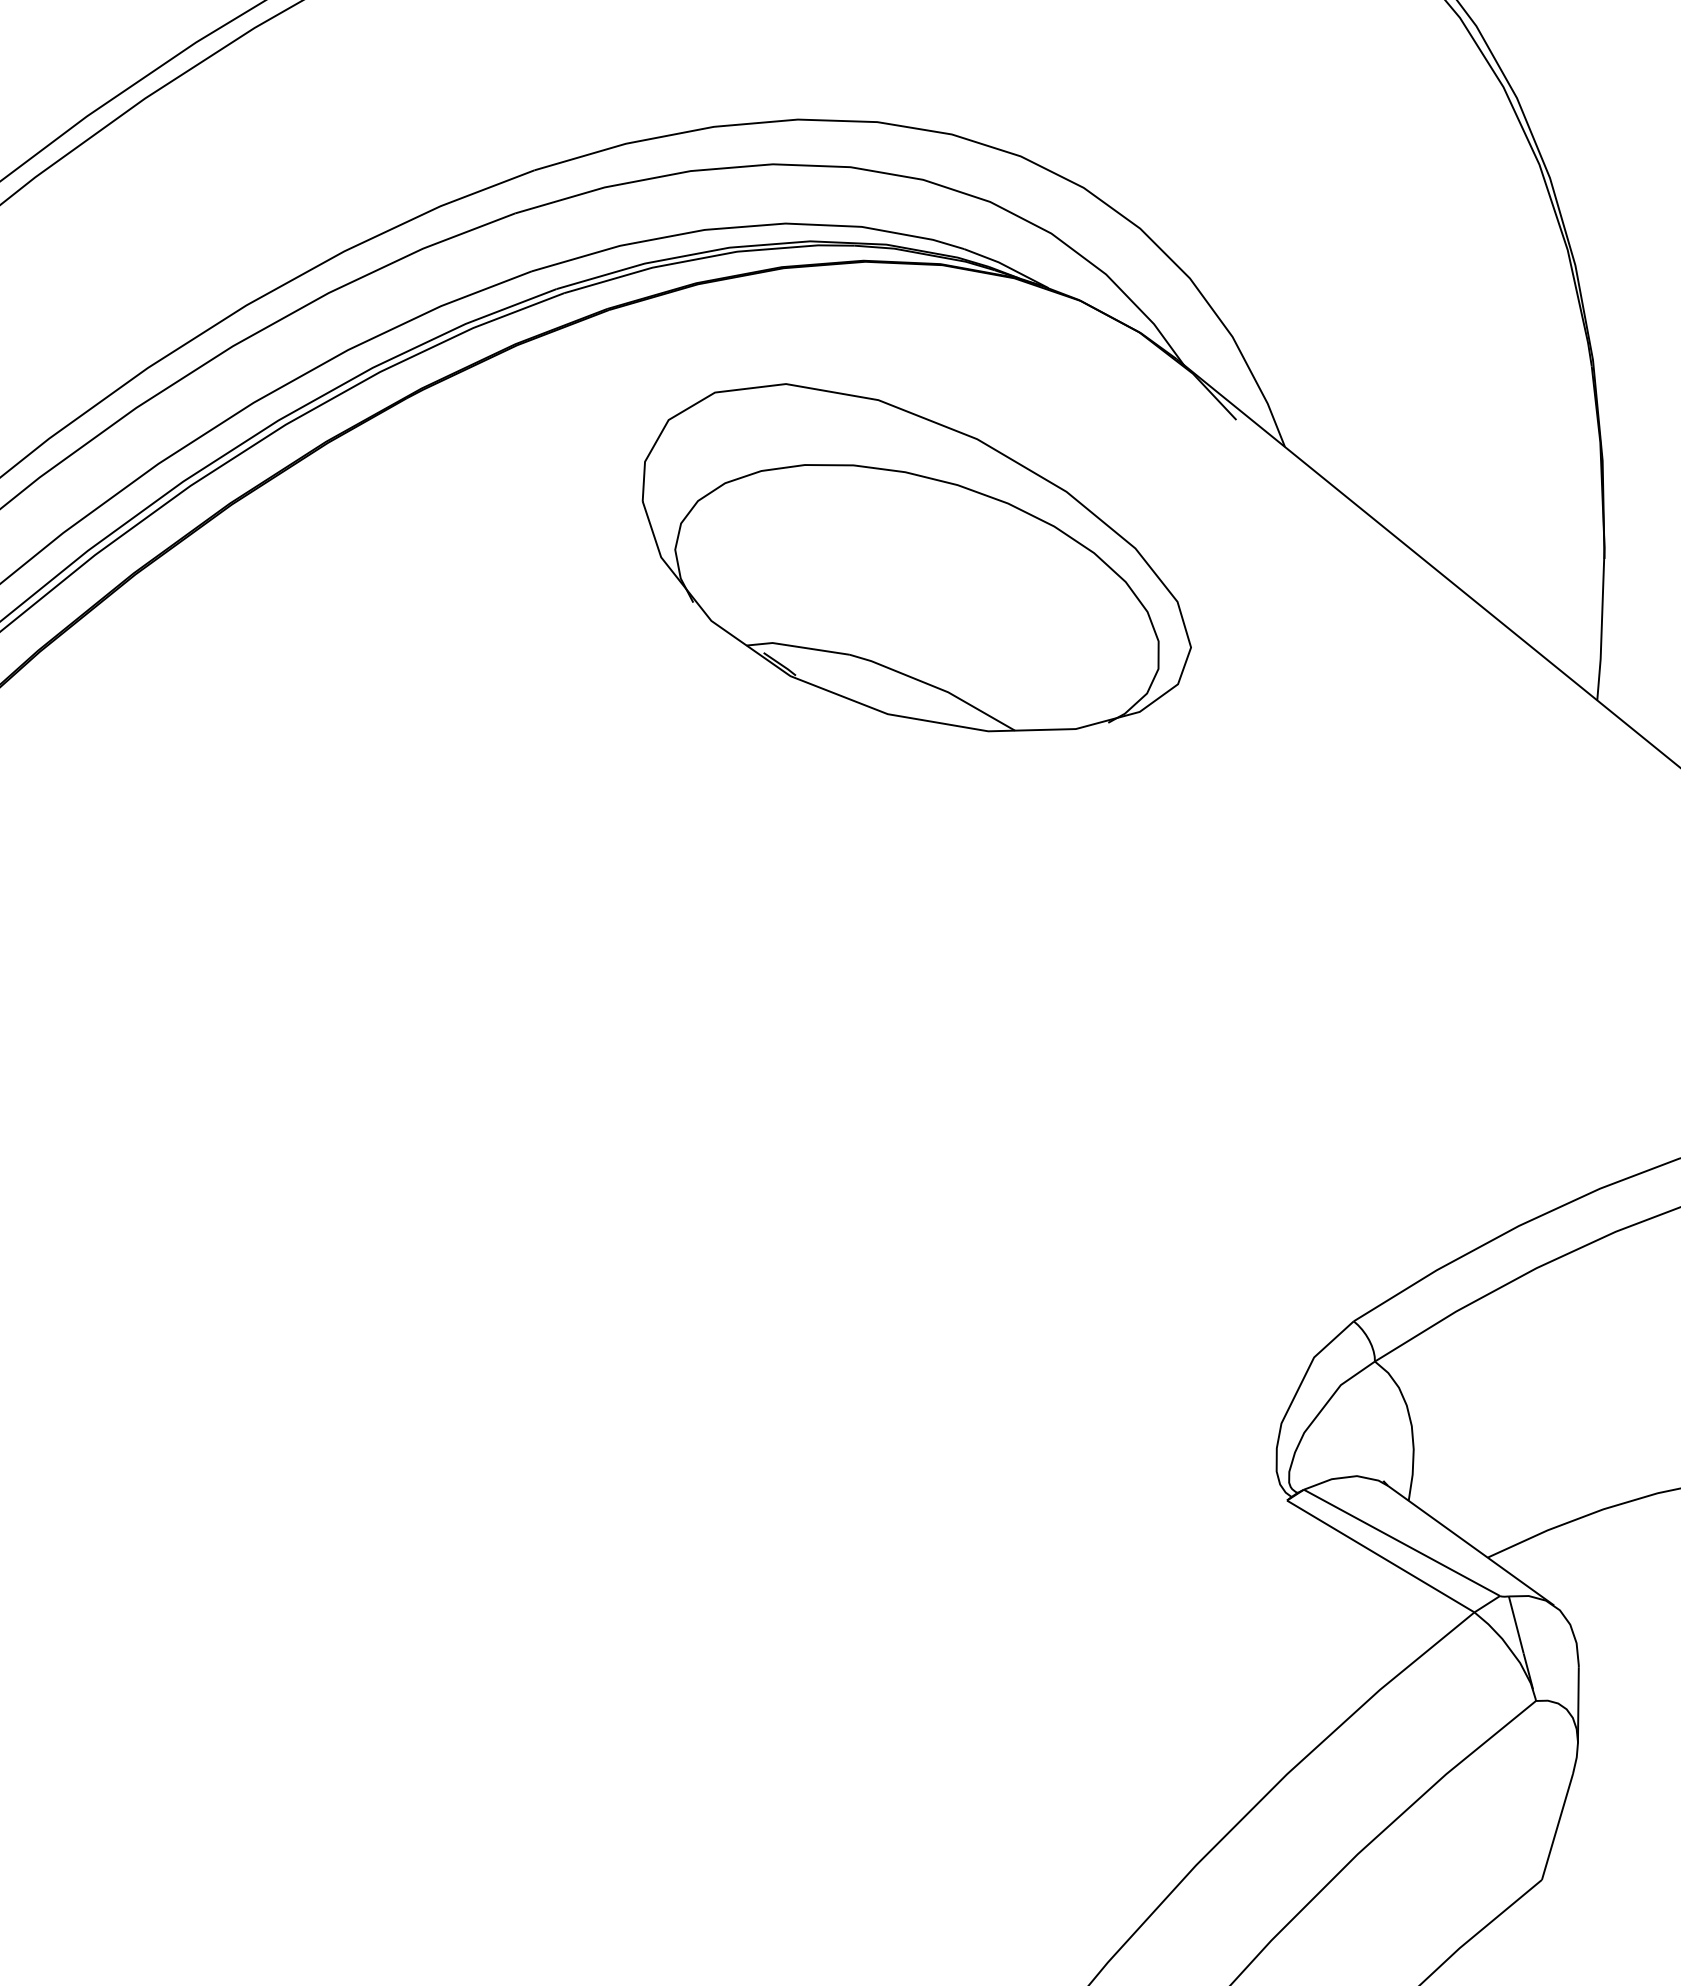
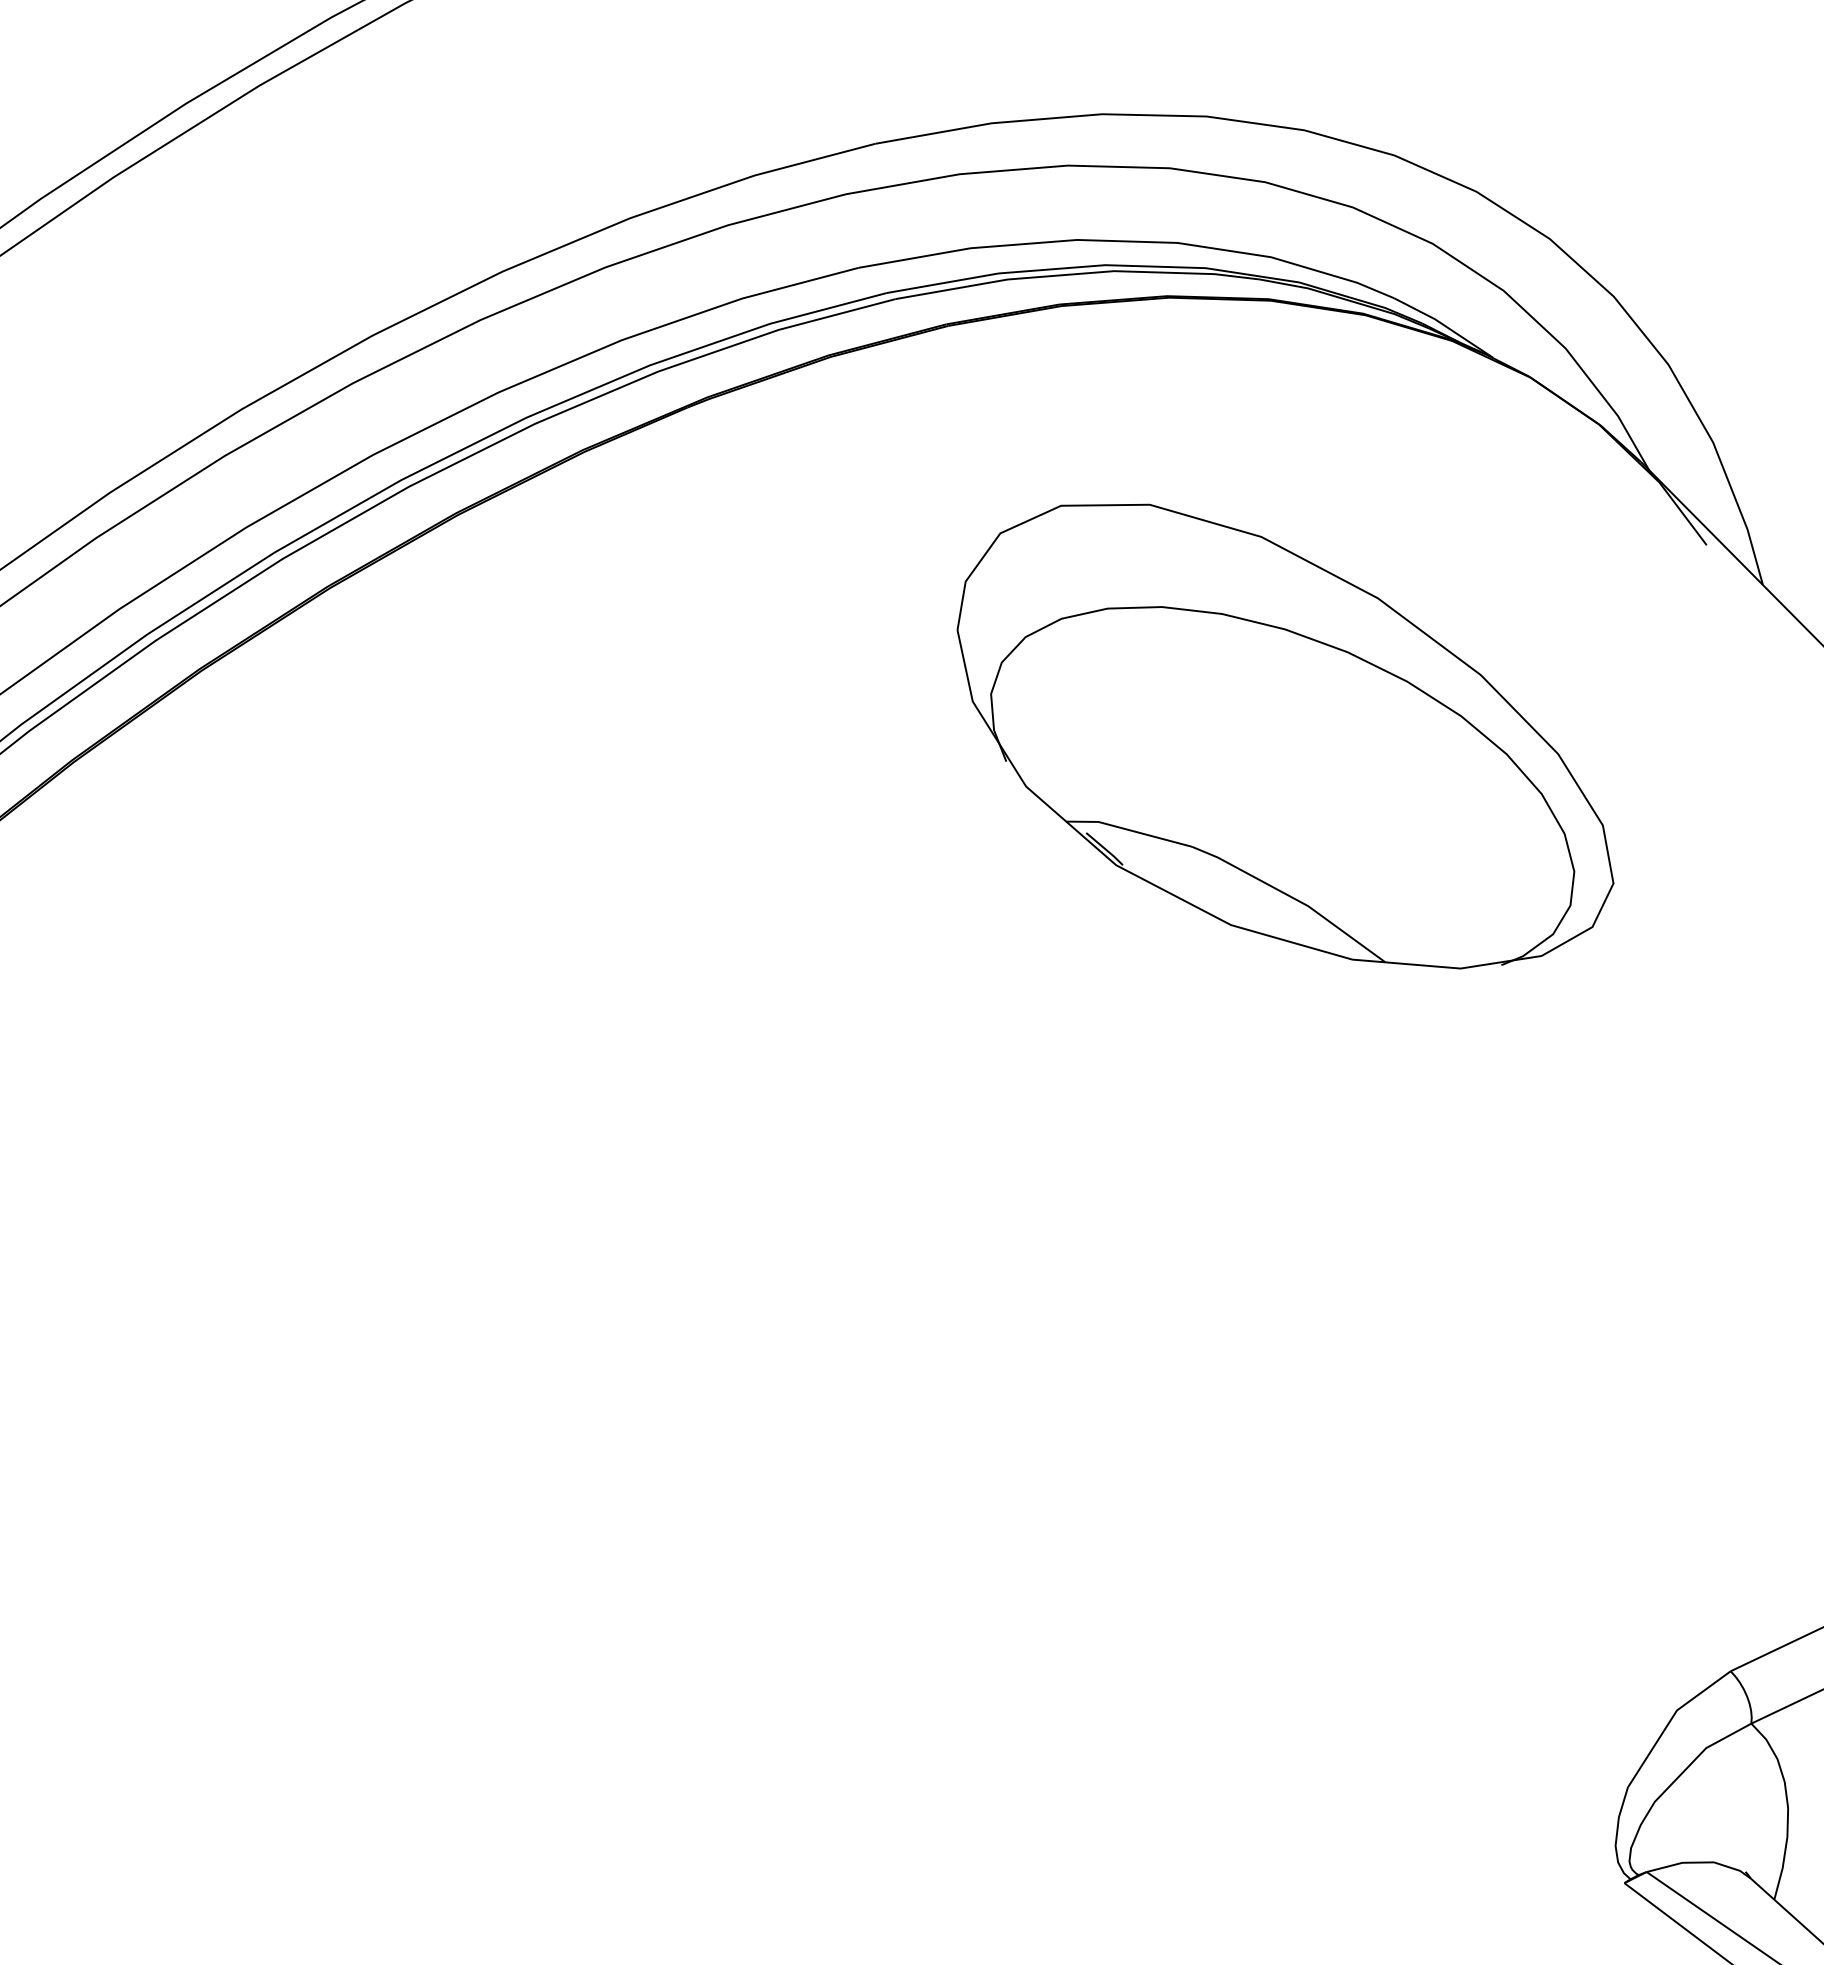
part: (916, 557) -> (1287, 735), moved

